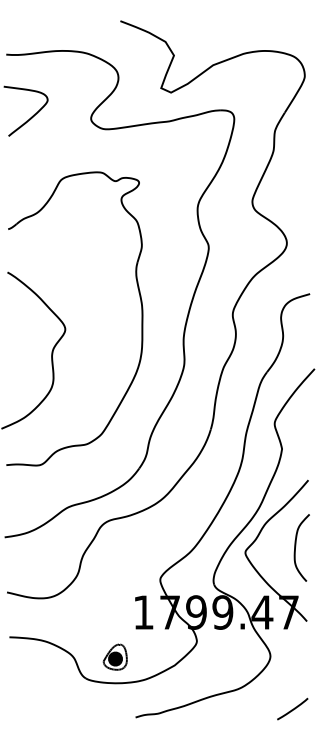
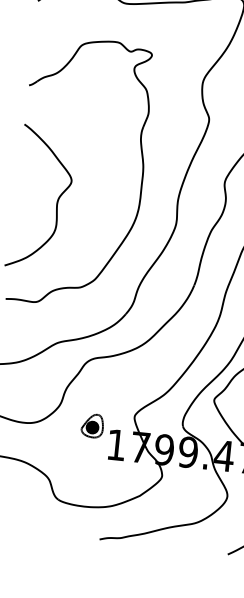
part: (114, 656) -> (91, 425), moved

